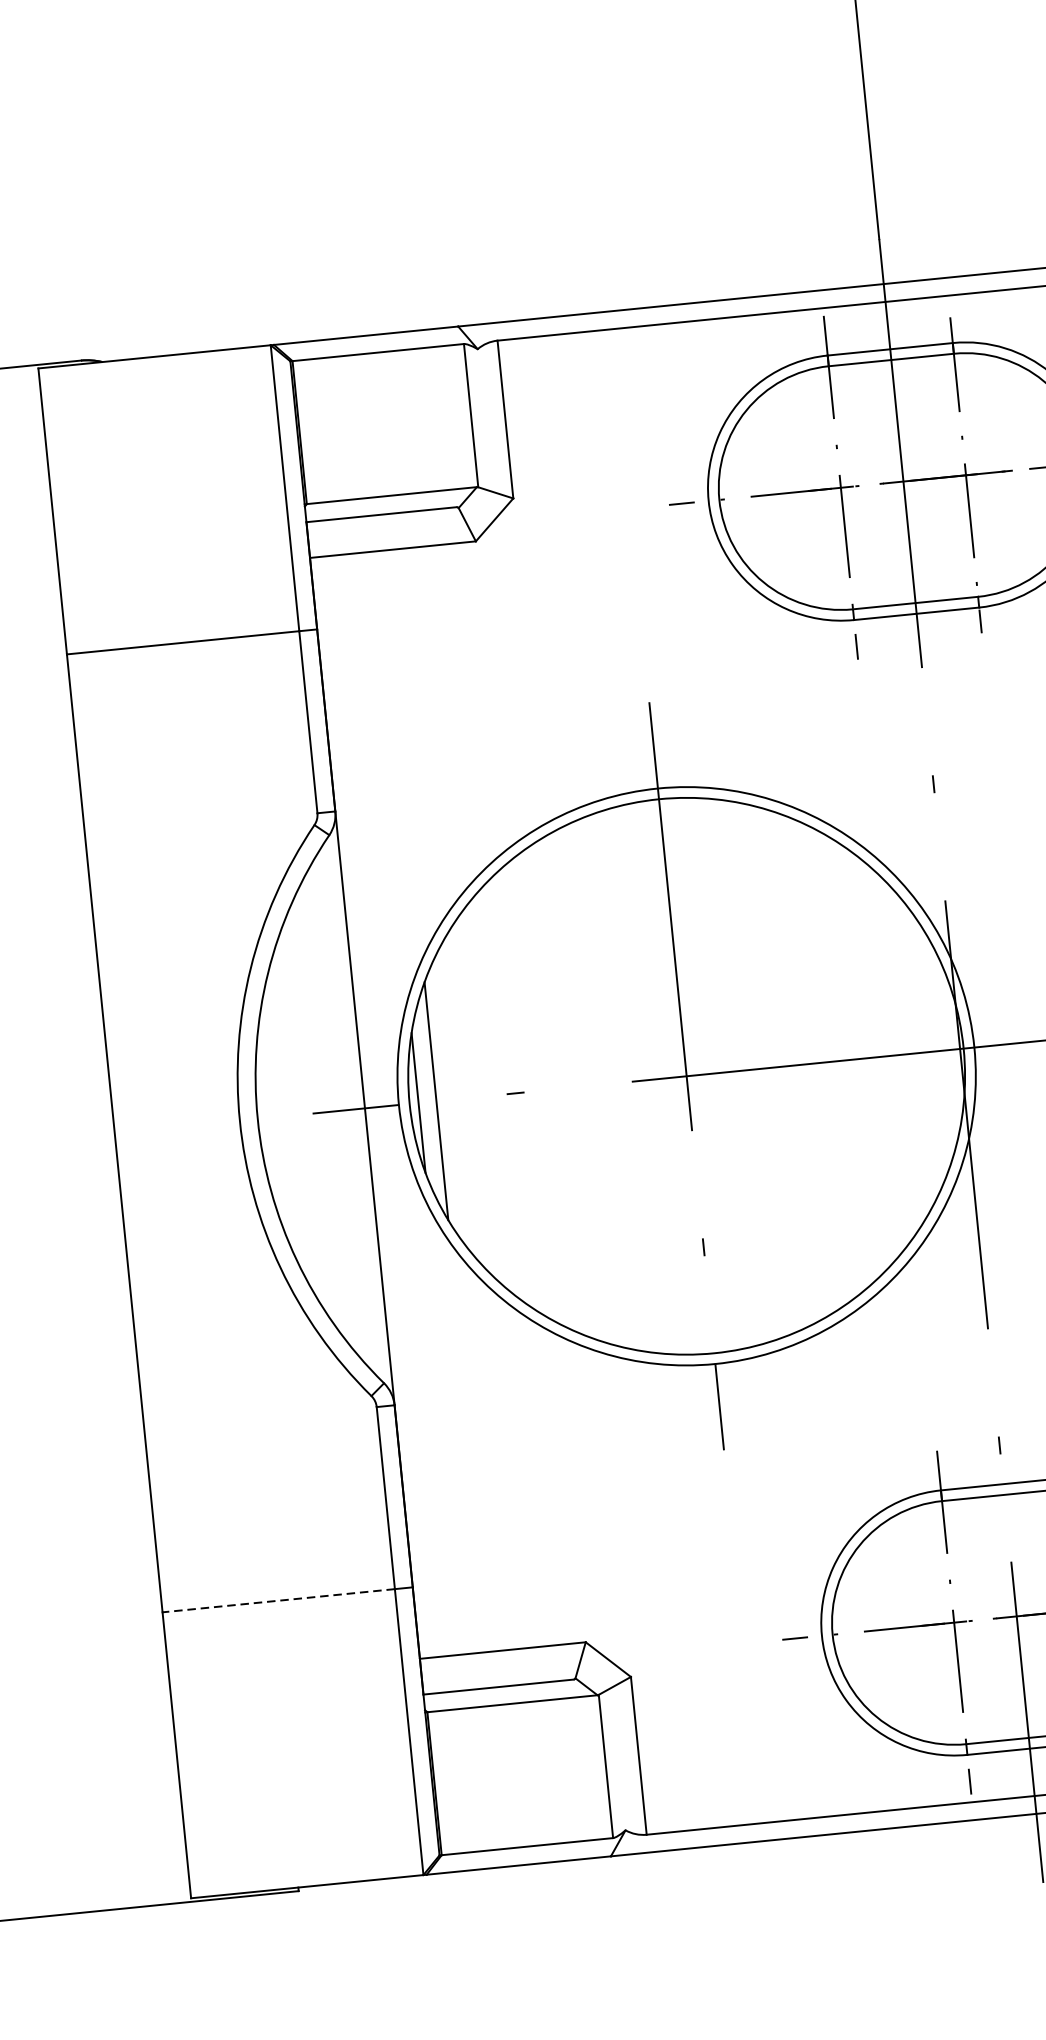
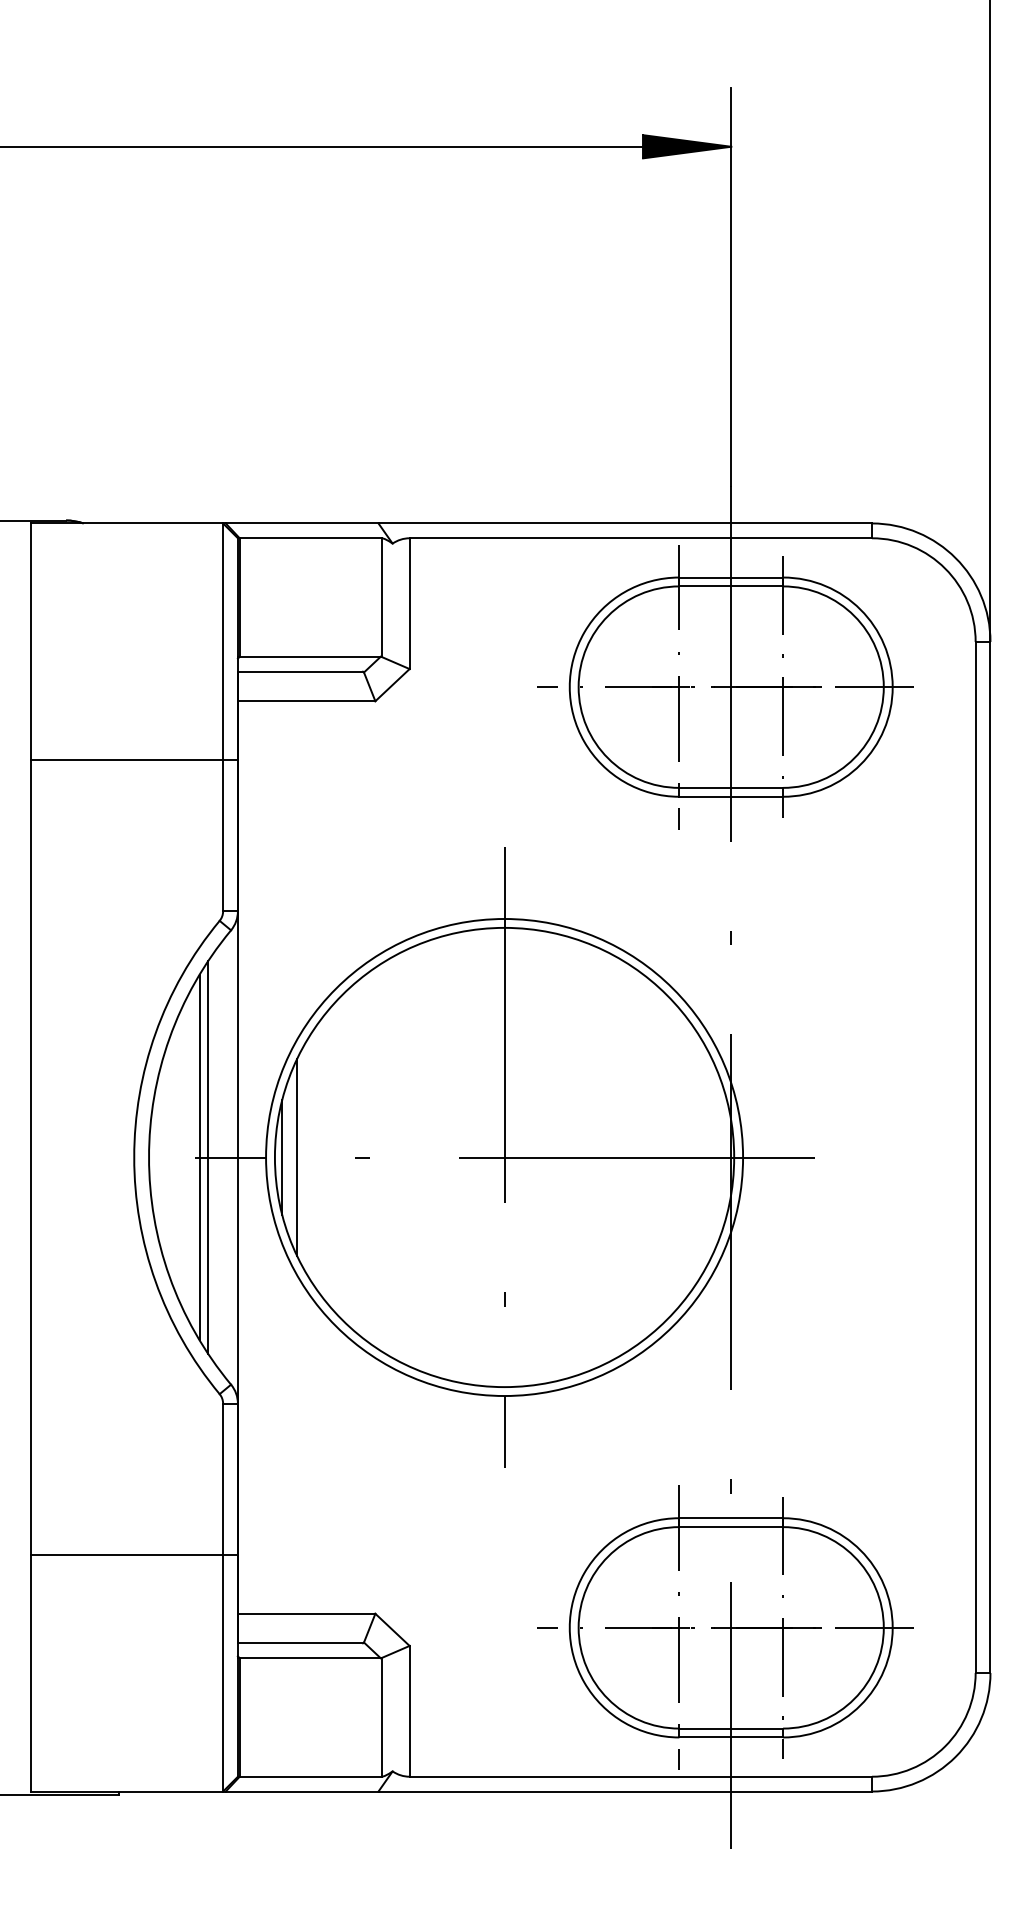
line: (329, 1111) -> (208, 1157), added
line: (318, 1113) -> (199, 1157), added
line: (278, 1600) -> (126, 1554), dashed -> solid

